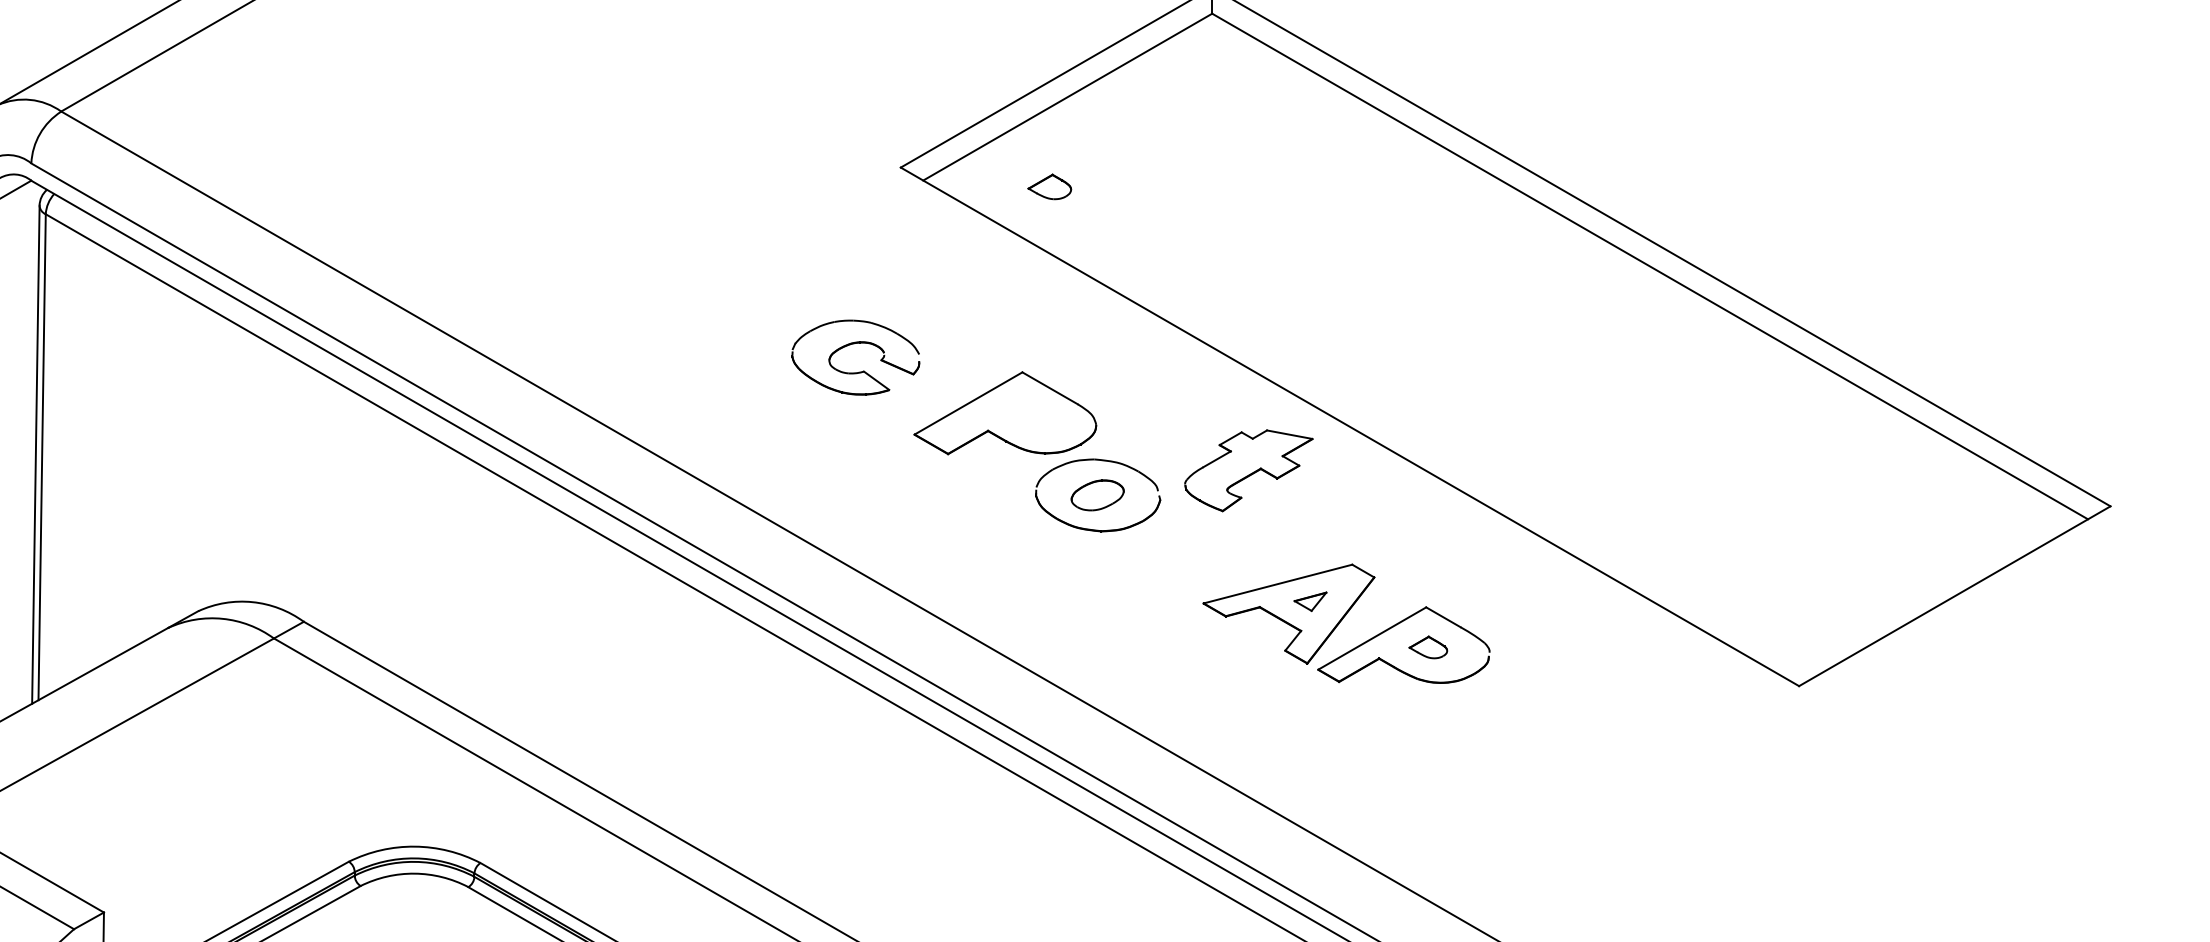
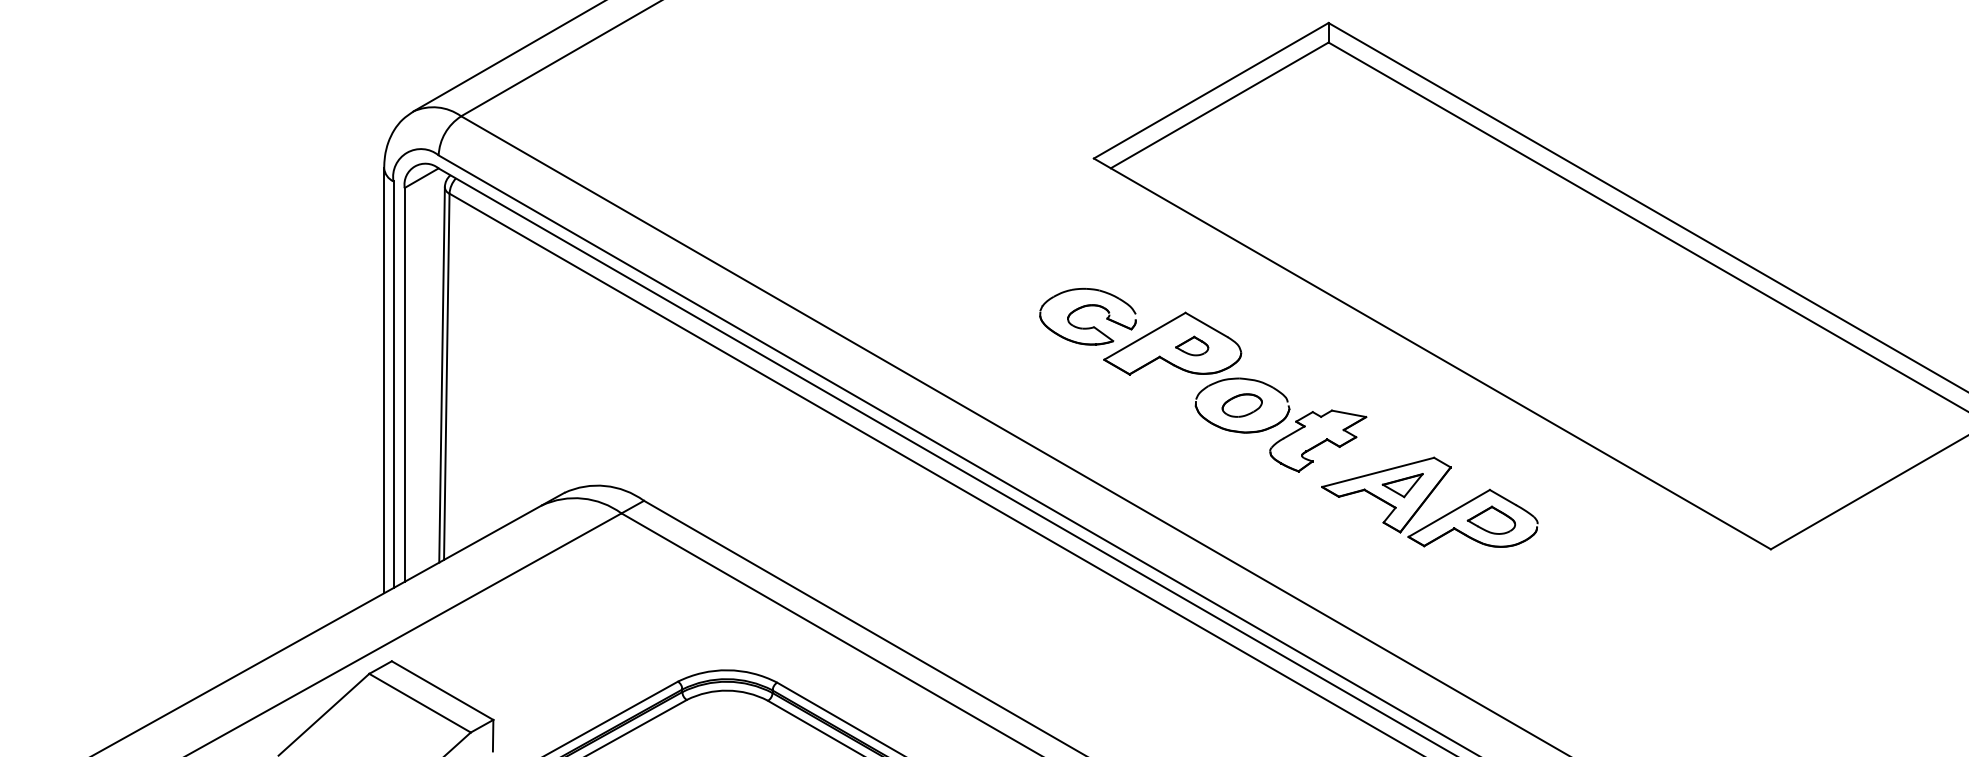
part: (1050, 186) -> (1192, 345), moved
part: (852, 345) -> (1085, 307), moved
part: (1249, 470) -> (1318, 440), moved
part: (1310, 601) -> (1402, 485), size x1.67
part: (1428, 646) -> (1491, 519), size x1.67

